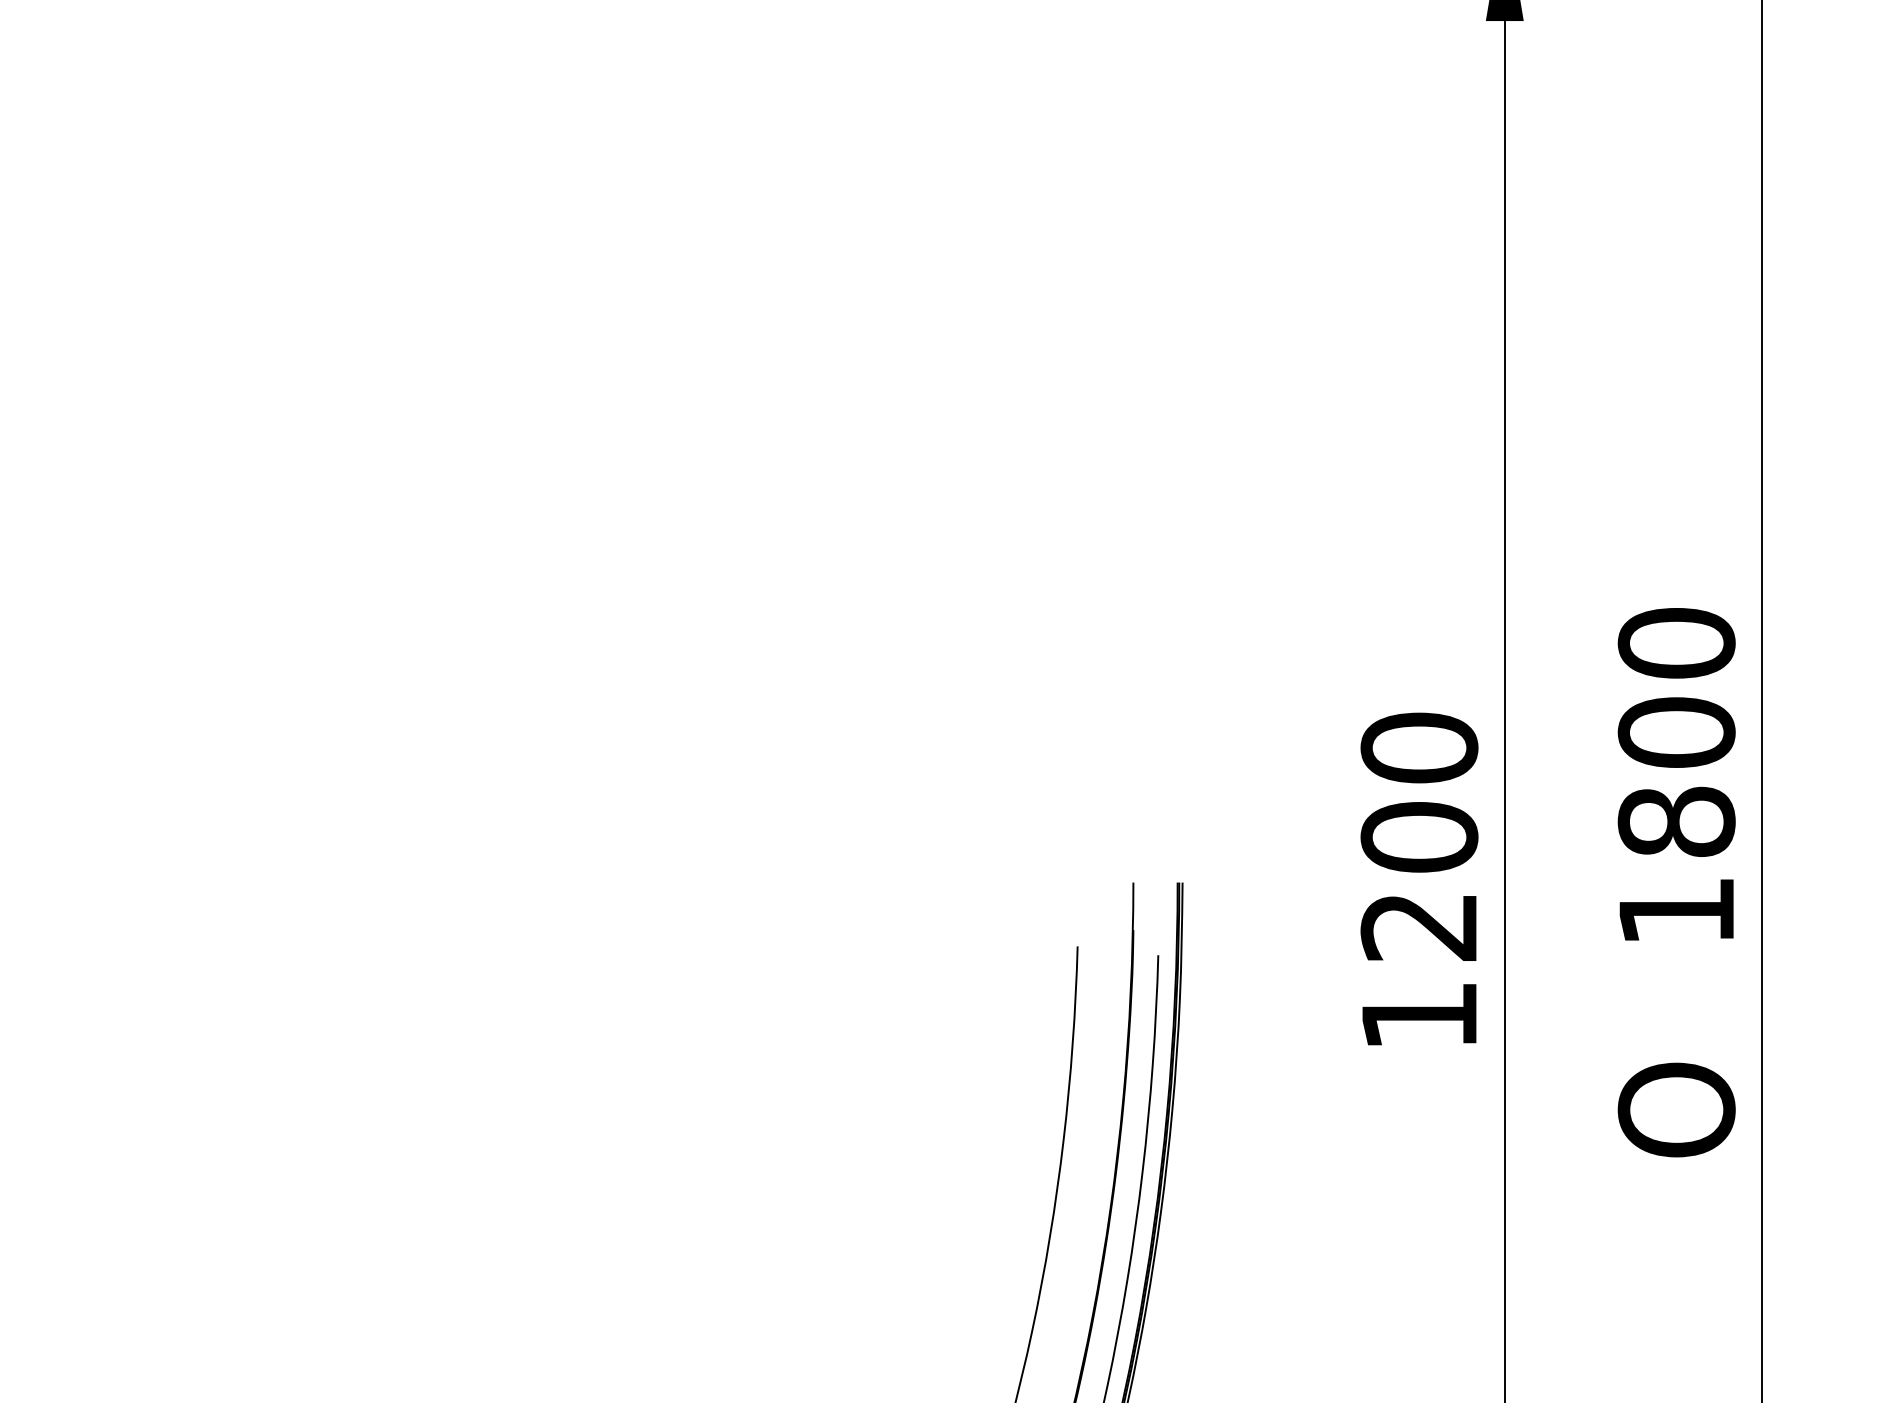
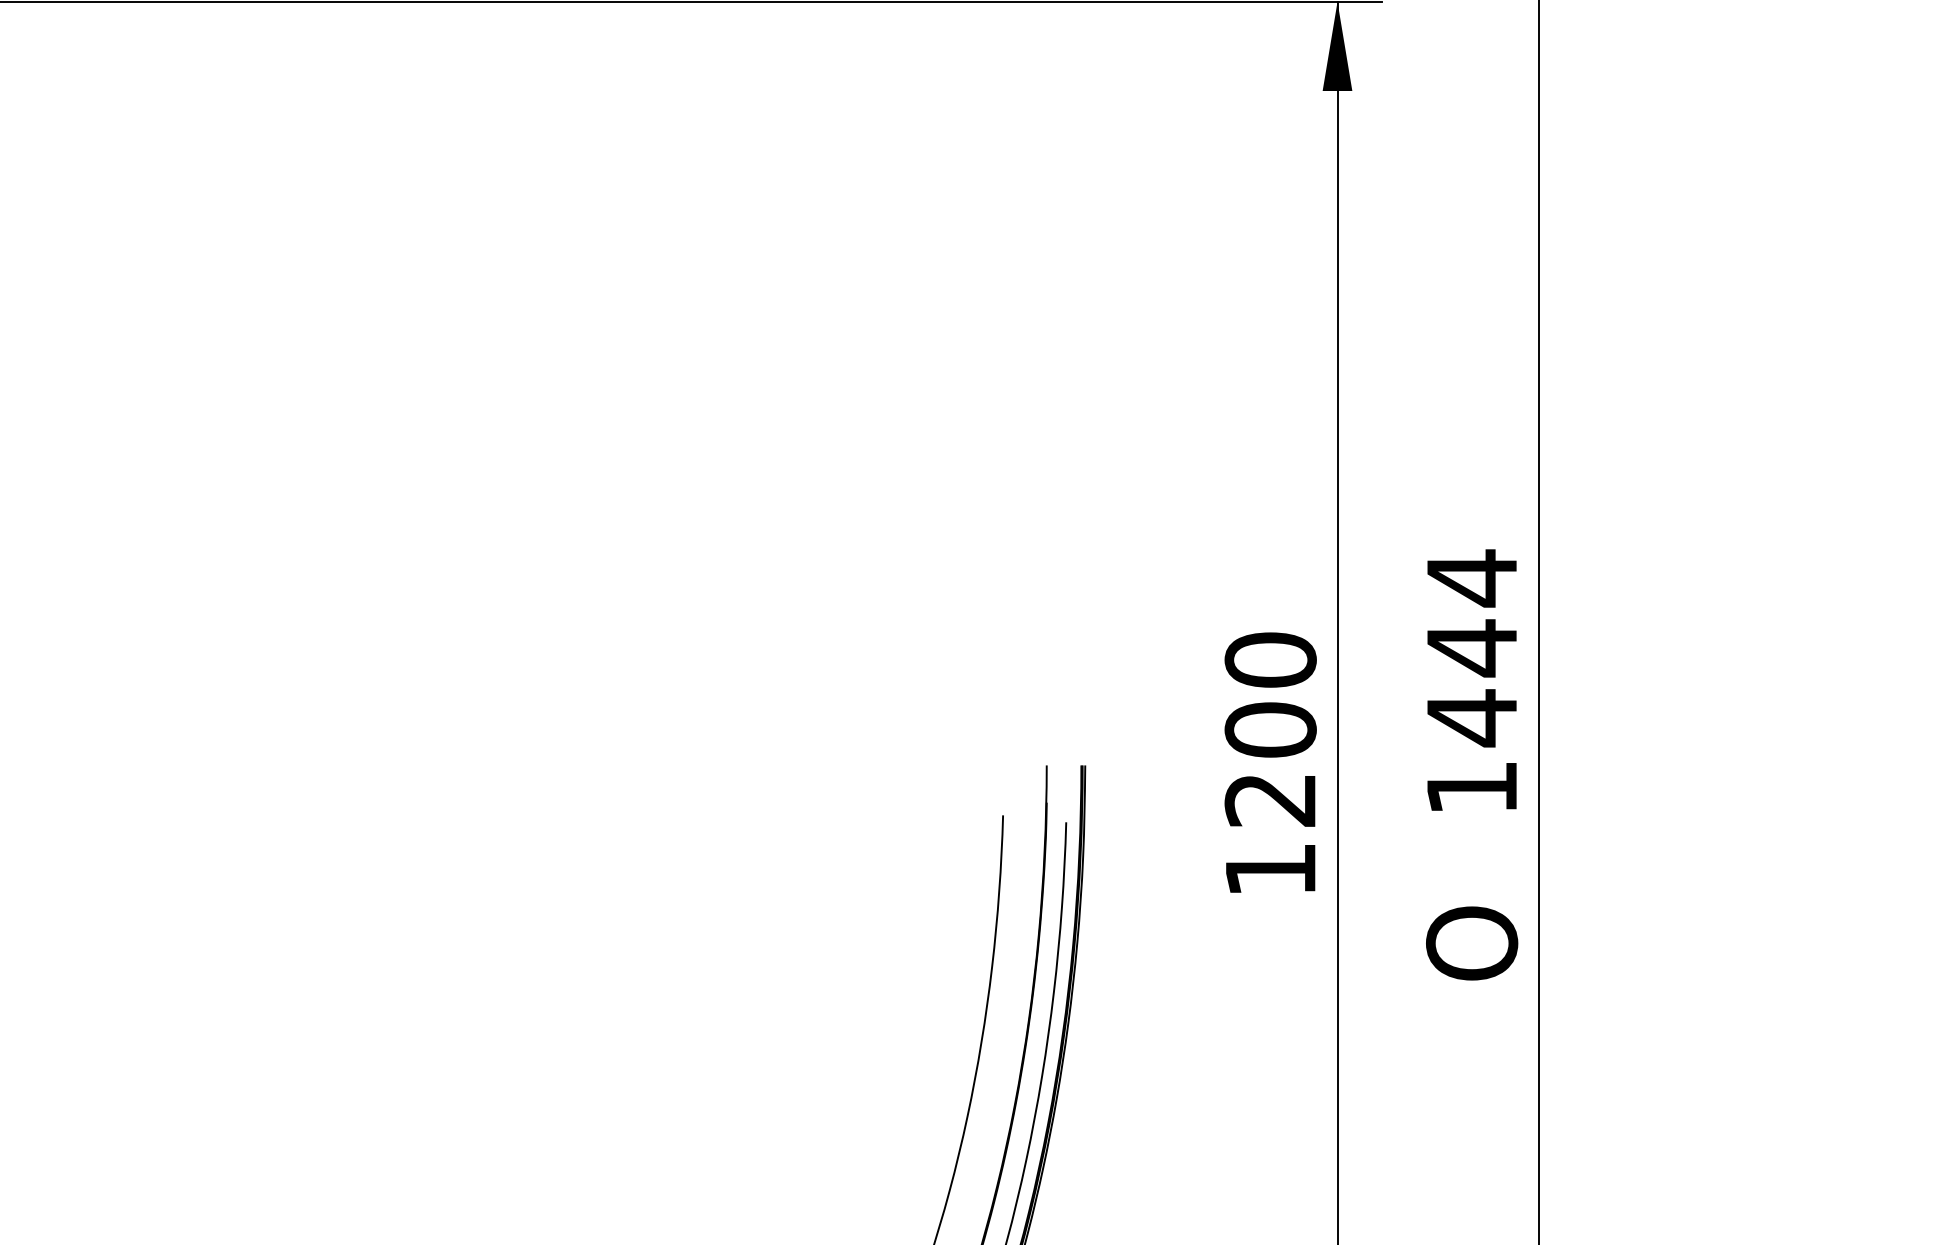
text: (1677, 733) -> (1472, 648), 1800 -> 1444

